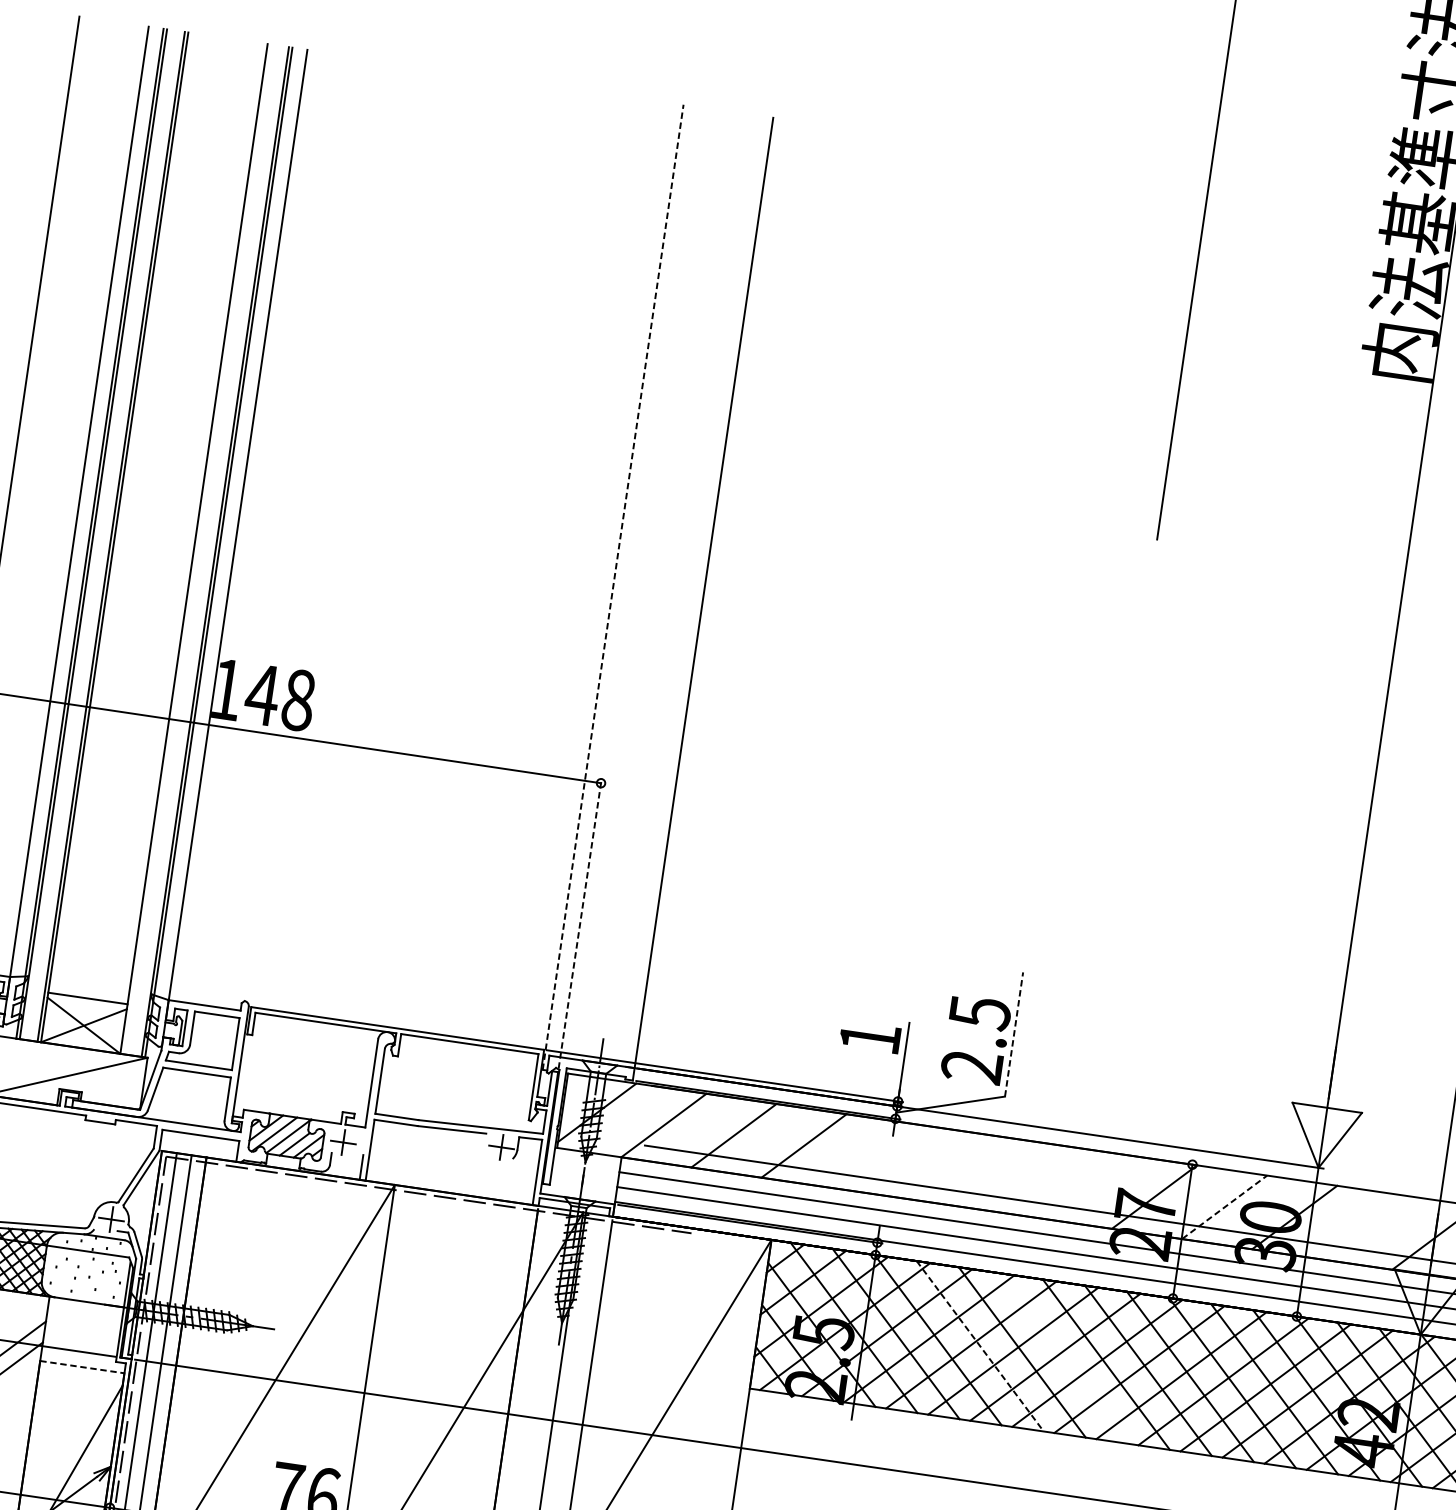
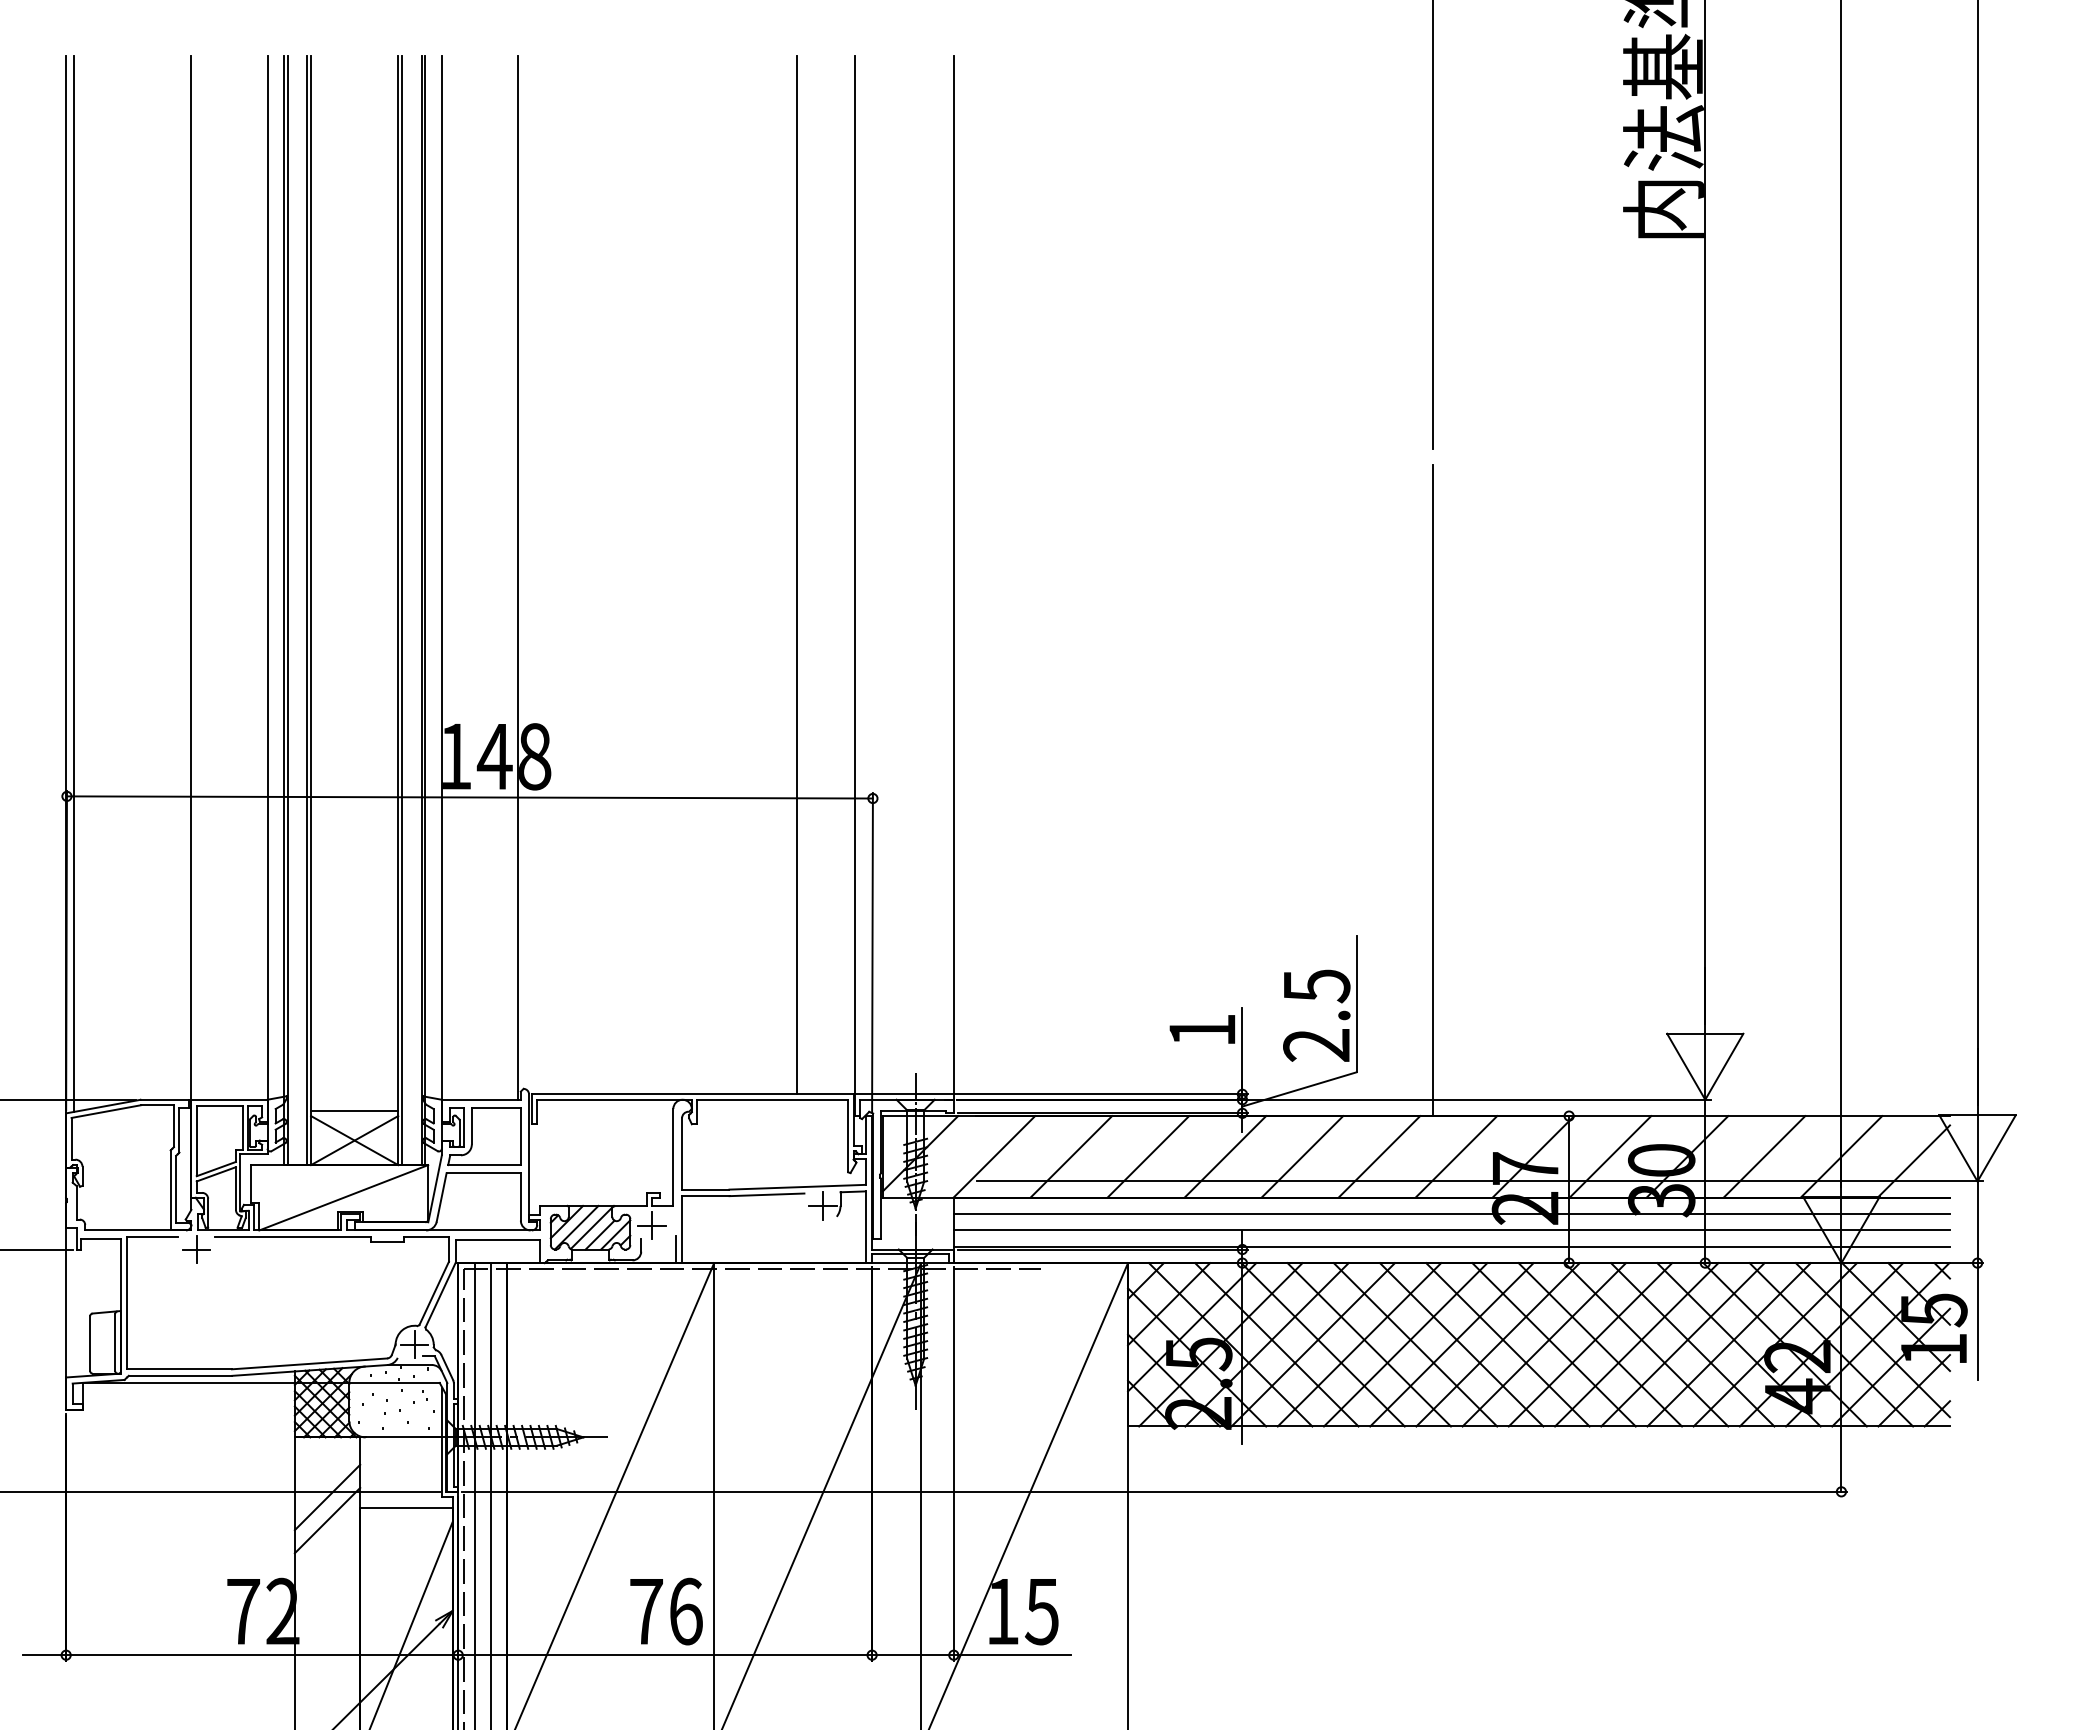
line: (307, 535) -> (518, 577), added
line: (197, 549) -> (402, 610), added
line: (561, 569) -> (796, 574), added
line: (613, 587) -> (855, 585), dashed -> solid
line: (1112, 850) -> (1433, 790), added
line: (580, 923) -> (872, 952), dashed -> solid
line: (1013, 1033) -> (1356, 1003), dashed -> solid
line: (874, 1155) -> (1225, 1156), added
line: (944, 1166) -> (1302, 1156), added
line: (1014, 1176) -> (1379, 1156), added
line: (1084, 1186) -> (1456, 1156), added
line: (1224, 1206) -> (1610, 1156), dashed -> solid
line: (1364, 1227) -> (1764, 1156), added
line: (980, 1346) -> (1369, 1344), dashed -> solid
line: (1064, 1358) -> (1461, 1344), added
line: (83, 1367) -> (407, 1508), dashed -> solid

